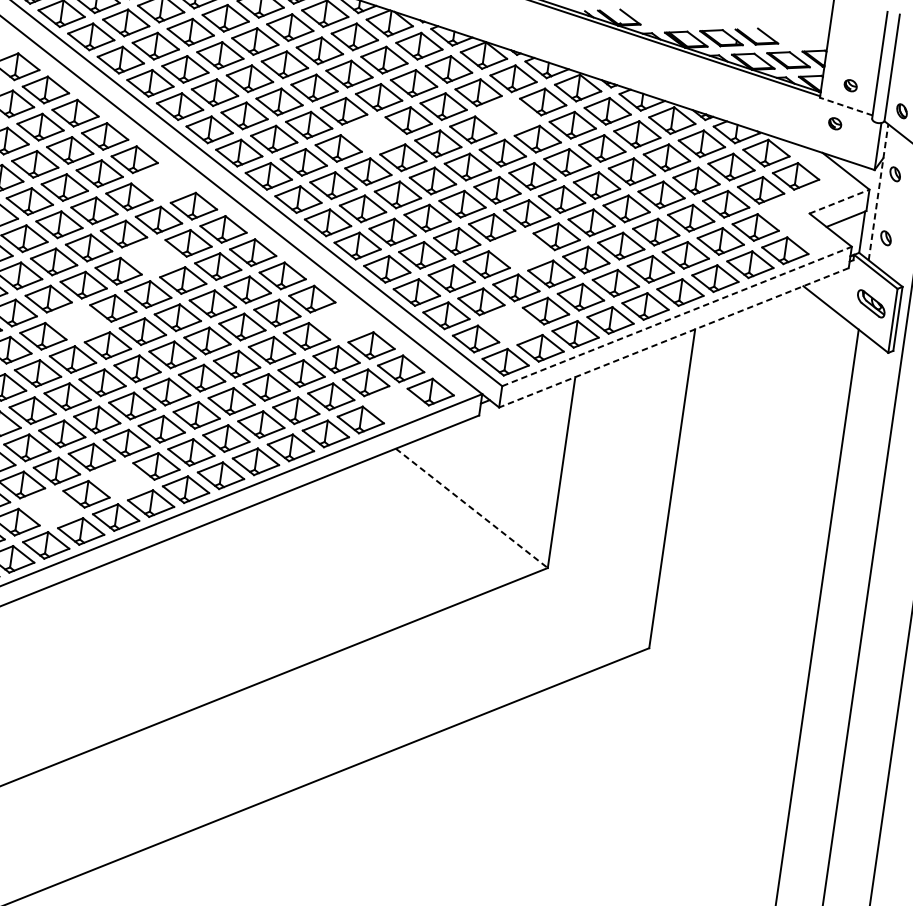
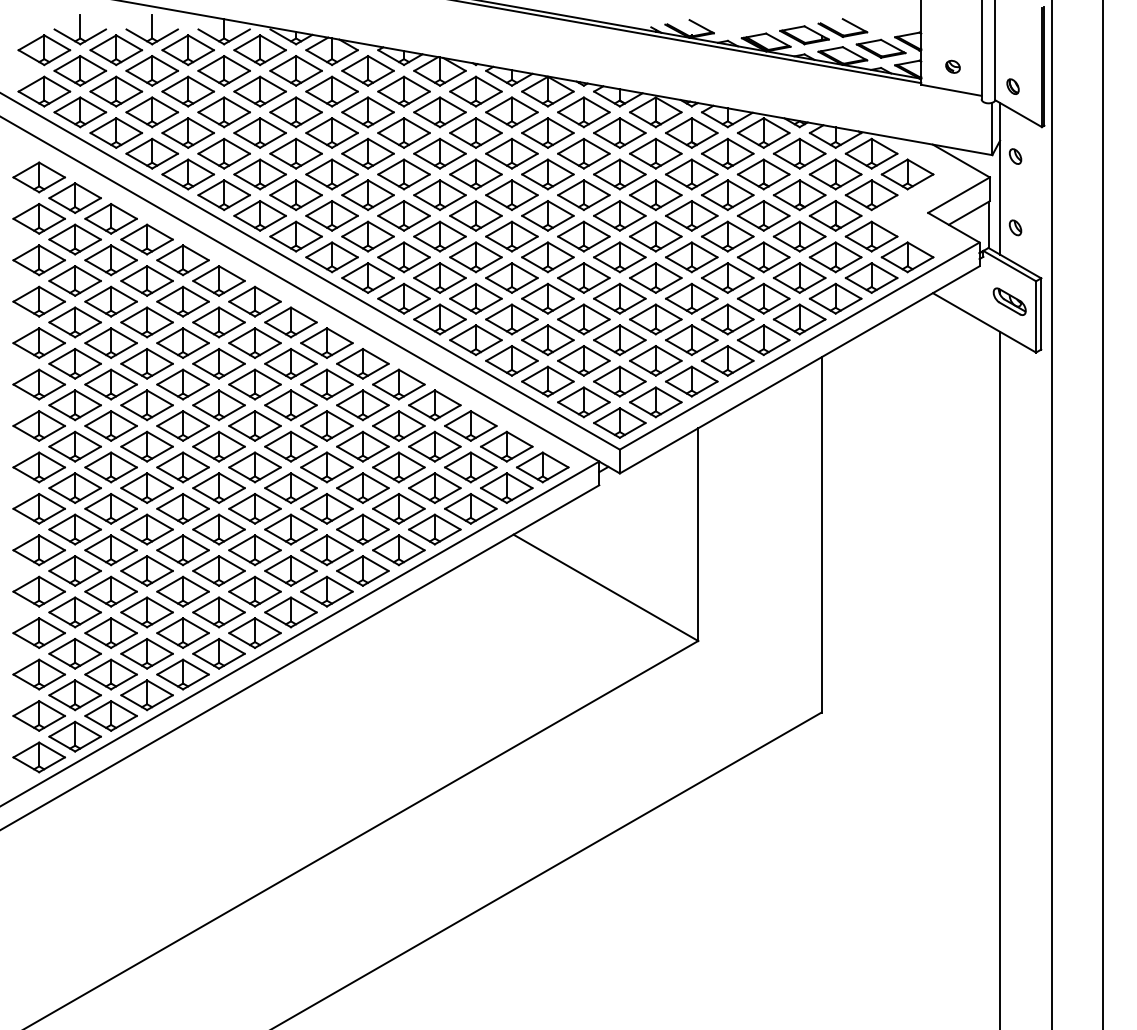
line: (846, 106) -> (951, 90), dashed -> solid
part: (507, 115) -> (583, 153), added
part: (834, 123) -> (941, 110), removed
part: (373, 133) -> (439, 194), added
part: (163, 182) -> (218, 280), added
line: (878, 192) -> (1000, 178), dashed -> solid
line: (839, 202) -> (959, 195), dashed -> solid
part: (521, 250) -> (619, 298), added
part: (153, 256) -> (218, 363), added
line: (676, 316) -> (799, 346), dashed -> solid
part: (77, 322) -> (146, 446), added
part: (341, 322) -> (434, 405), added
part: (510, 324) -> (619, 381), added
line: (673, 337) -> (799, 369), dashed -> solid
part: (395, 405) -> (506, 487), added
part: (120, 480) -> (218, 612), added
part: (51, 507) -> (146, 653), added
line: (471, 508) -> (605, 587), dashed -> solid

